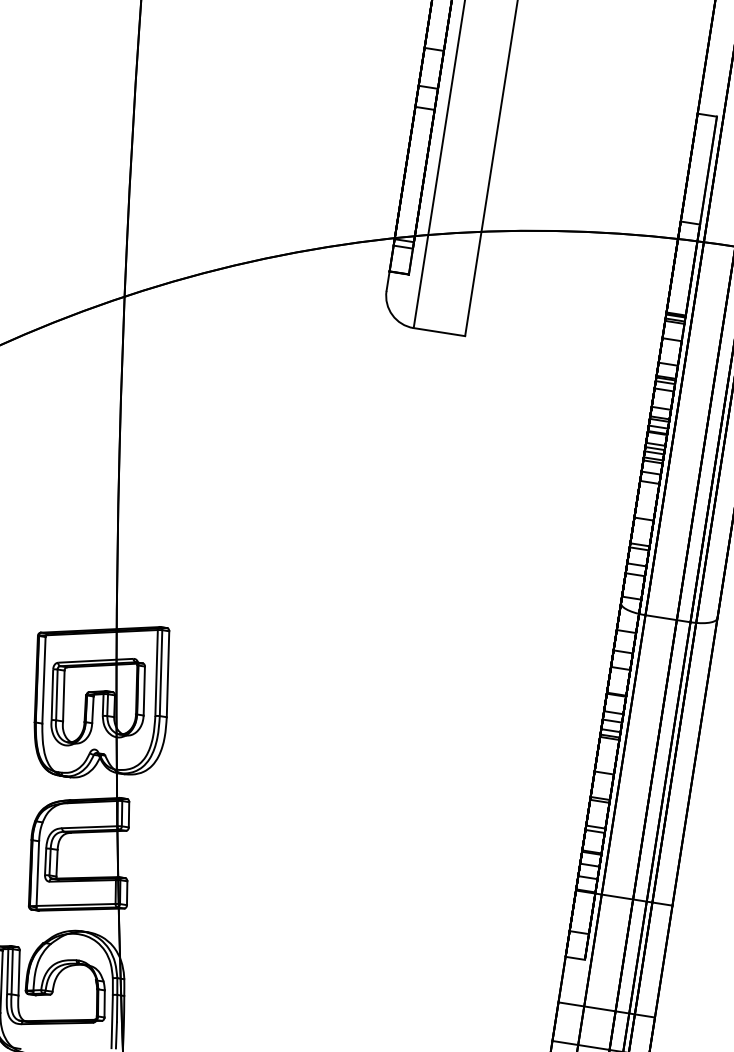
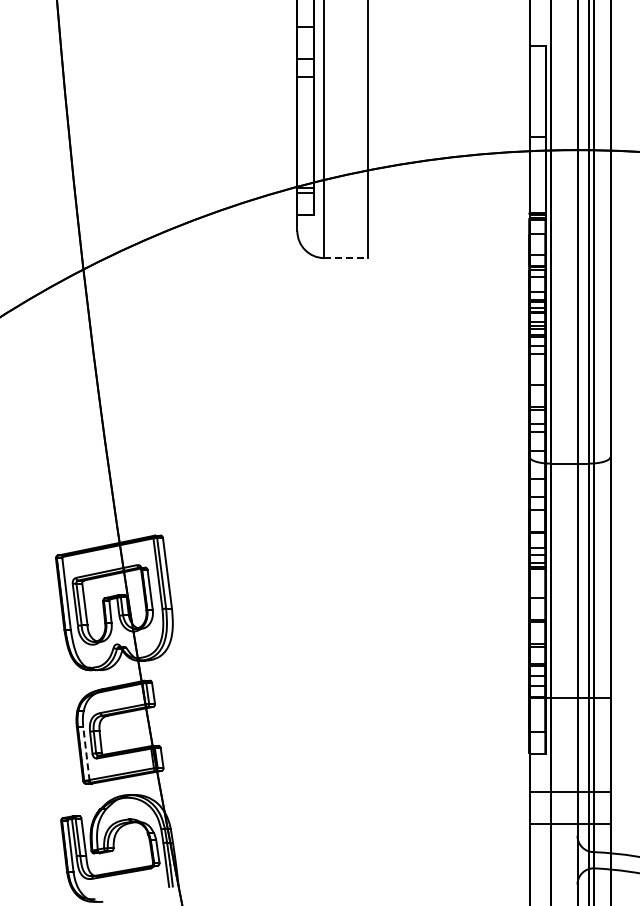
line: (438, 332) -> (345, 258), solid -> dashed
line: (37, 873) -> (86, 753), solid -> dashed

